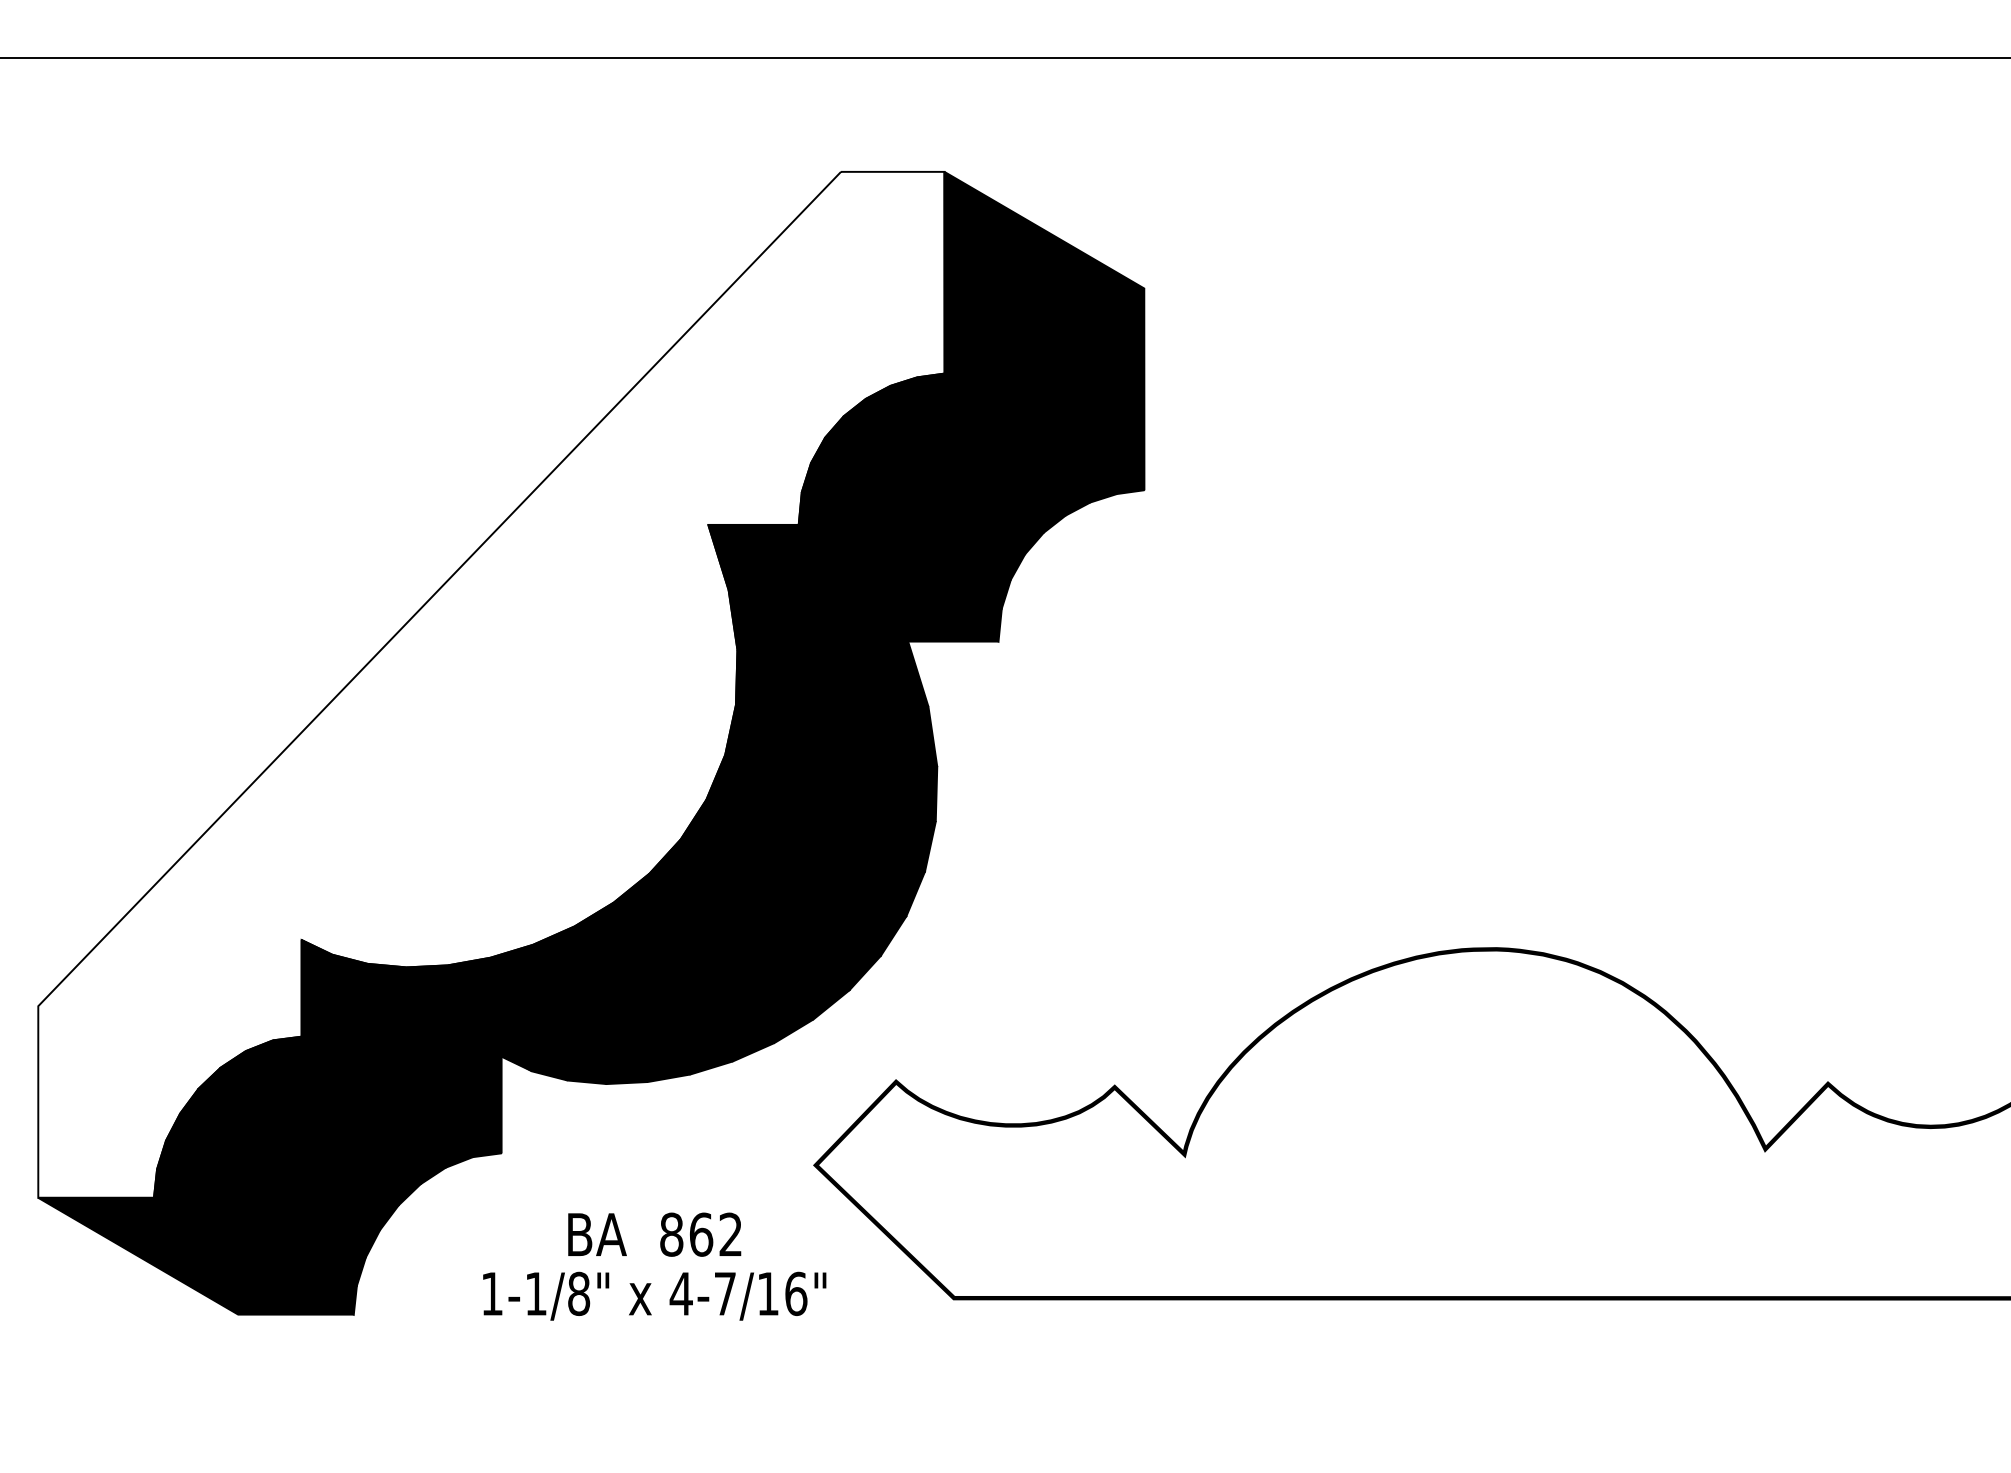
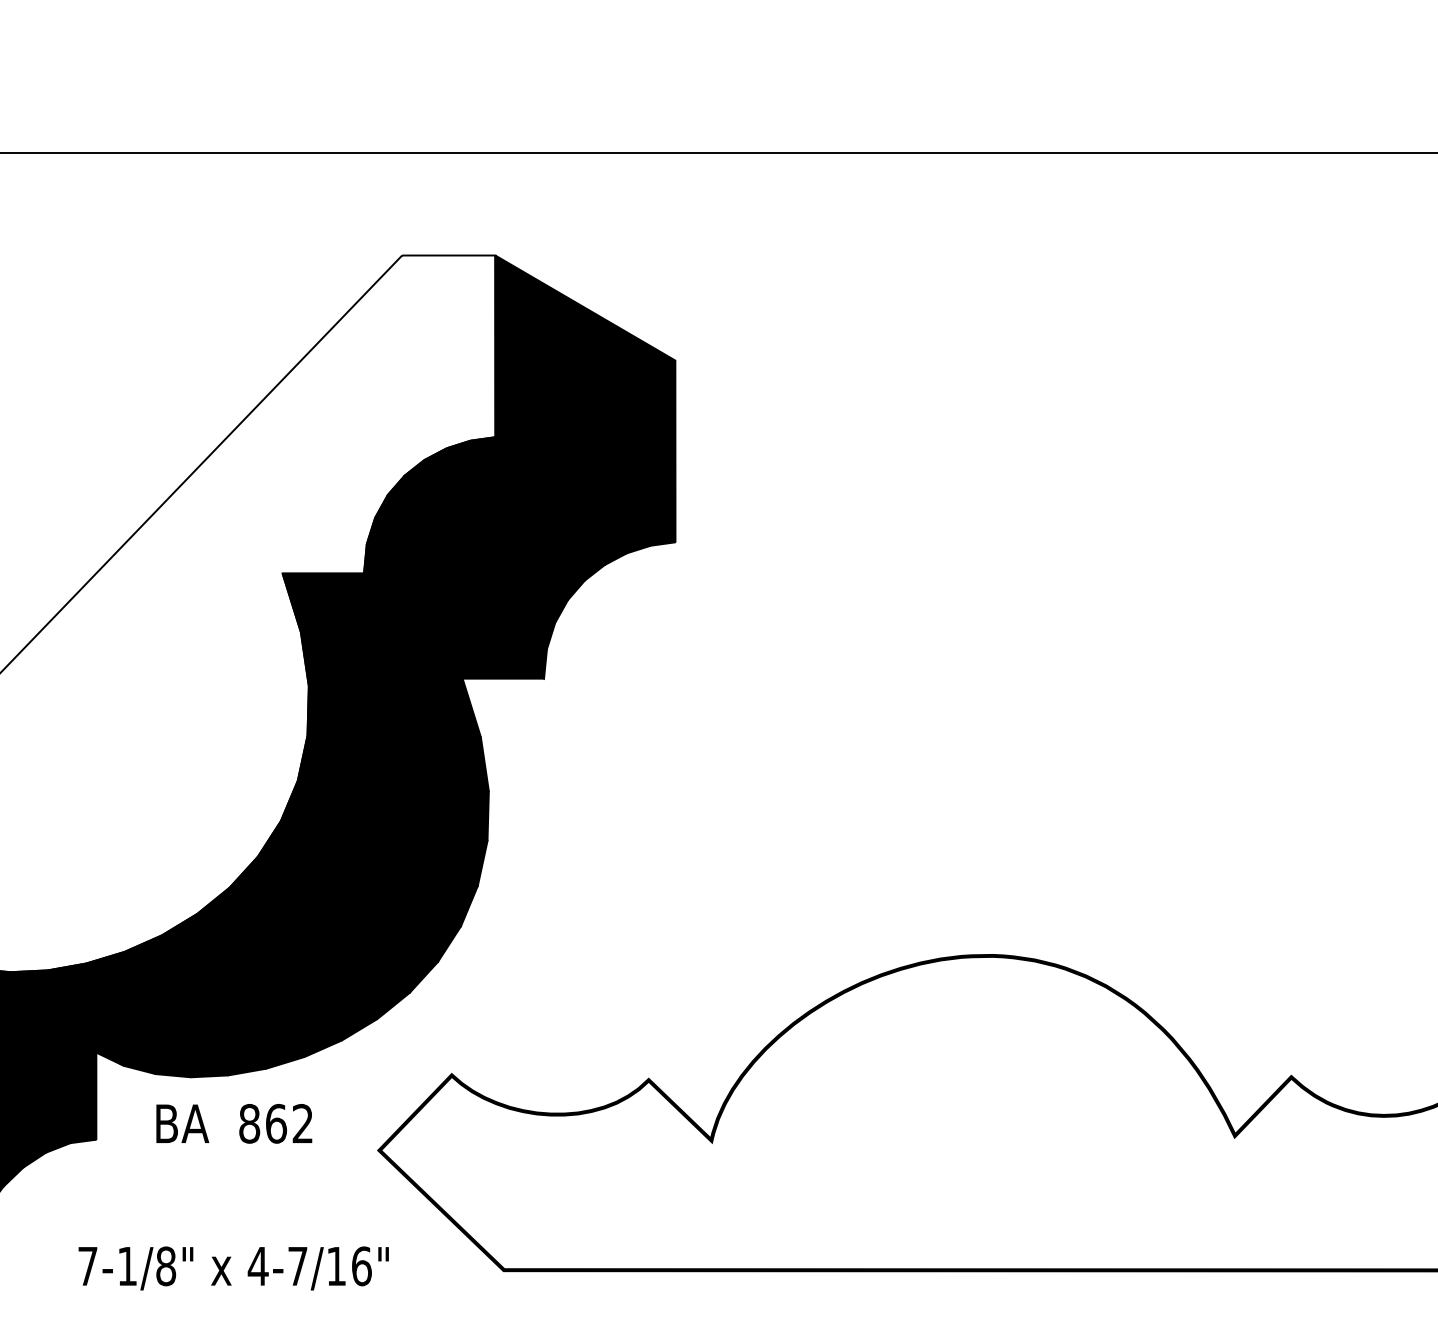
text: (654, 1234) -> (234, 1123), moved
text: (492, 1293) -> (88, 1265), 1-1/8" -> 7-1/8"

